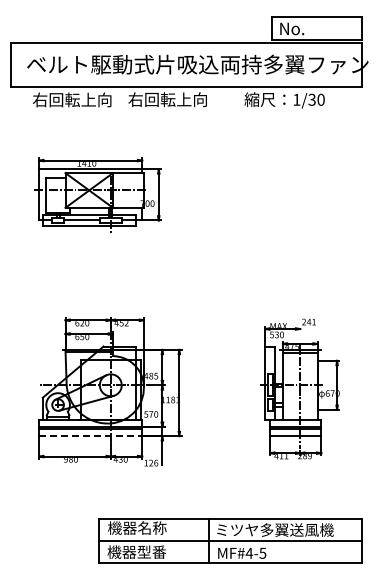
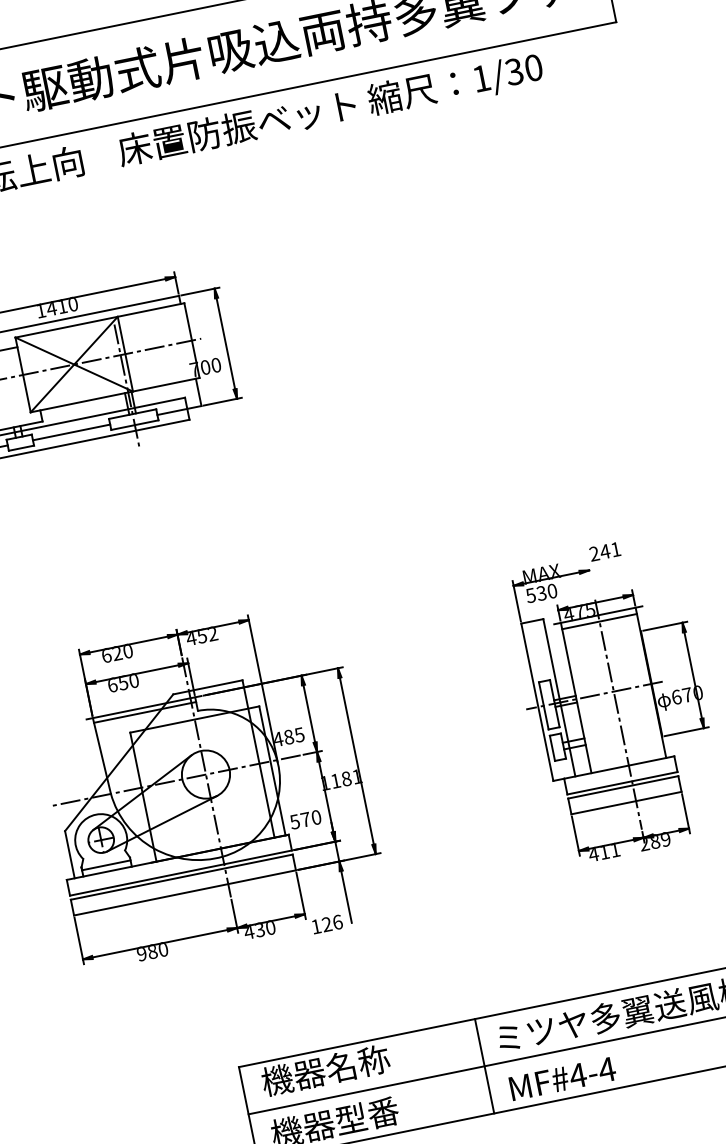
text: (183, 99) -> (237, 127), 右回転上向 -> 床置防振ベット
line: (90, 436) -> (184, 893), dashed -> solid
text: (262, 552) -> (605, 1068), MF#4-5 -> MF#4-4

